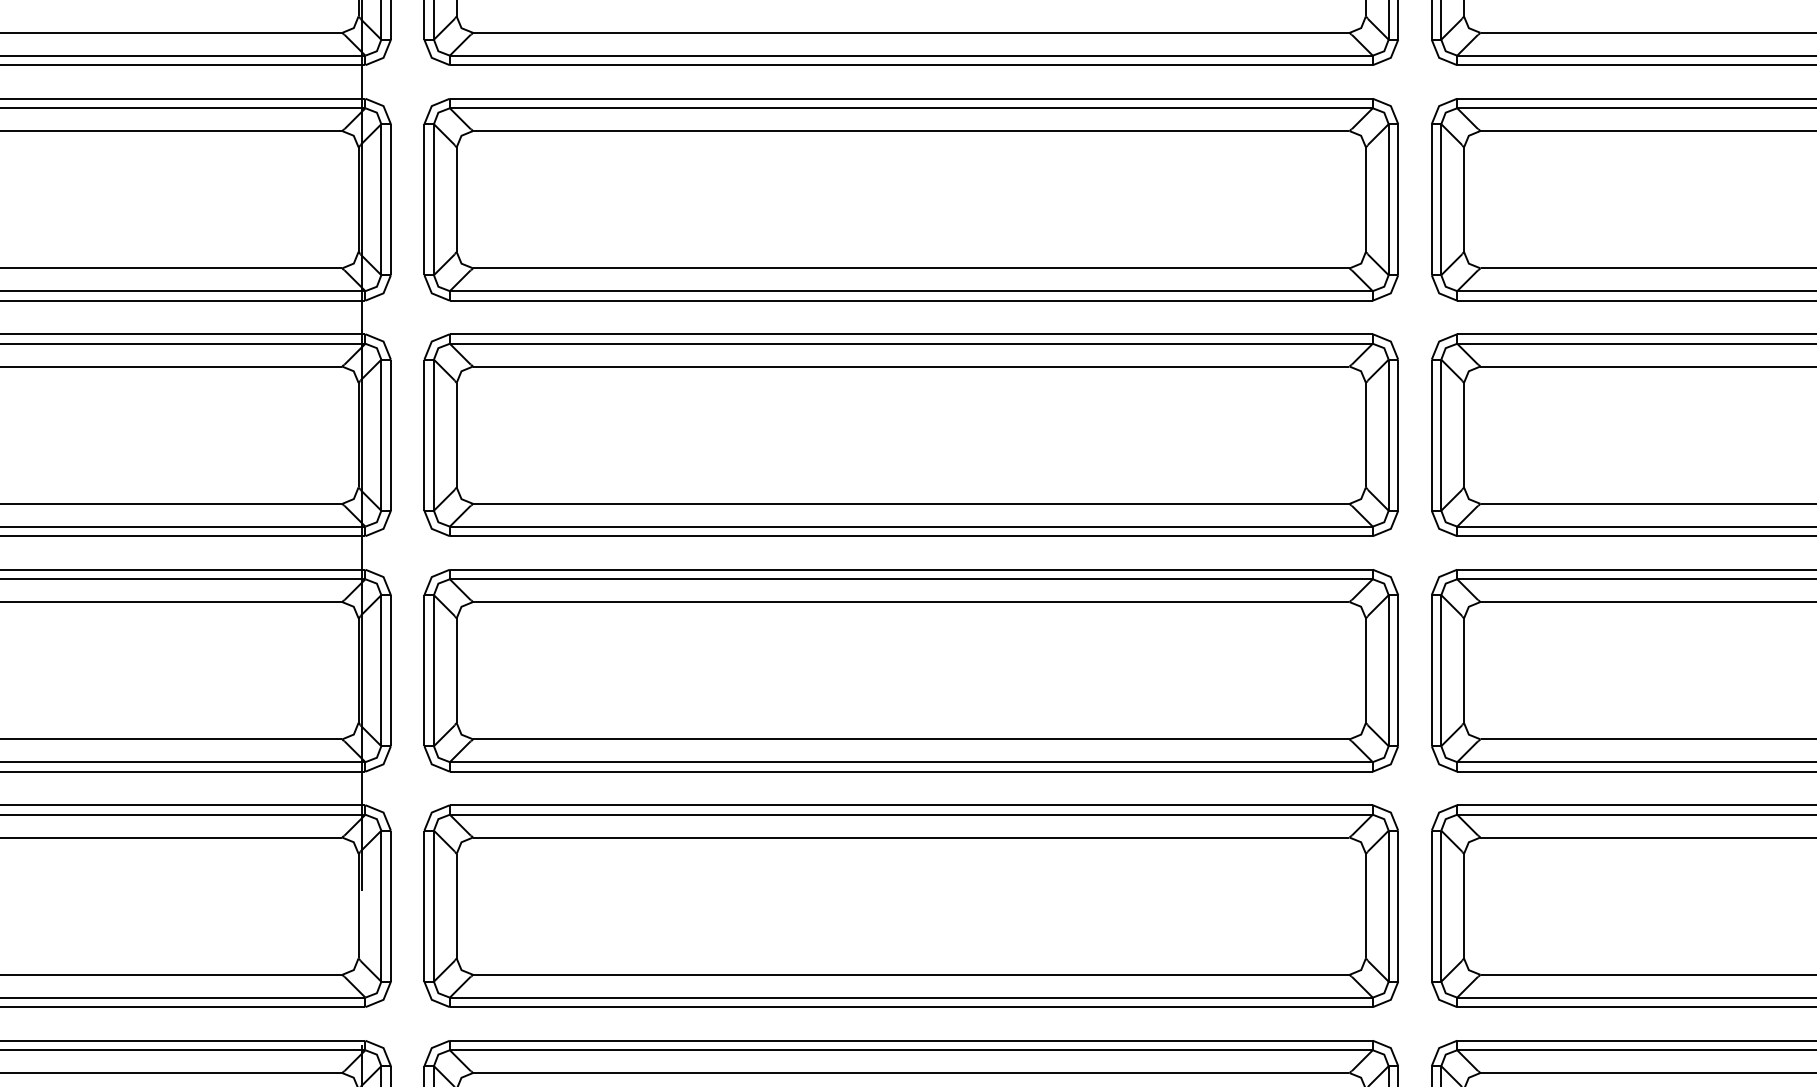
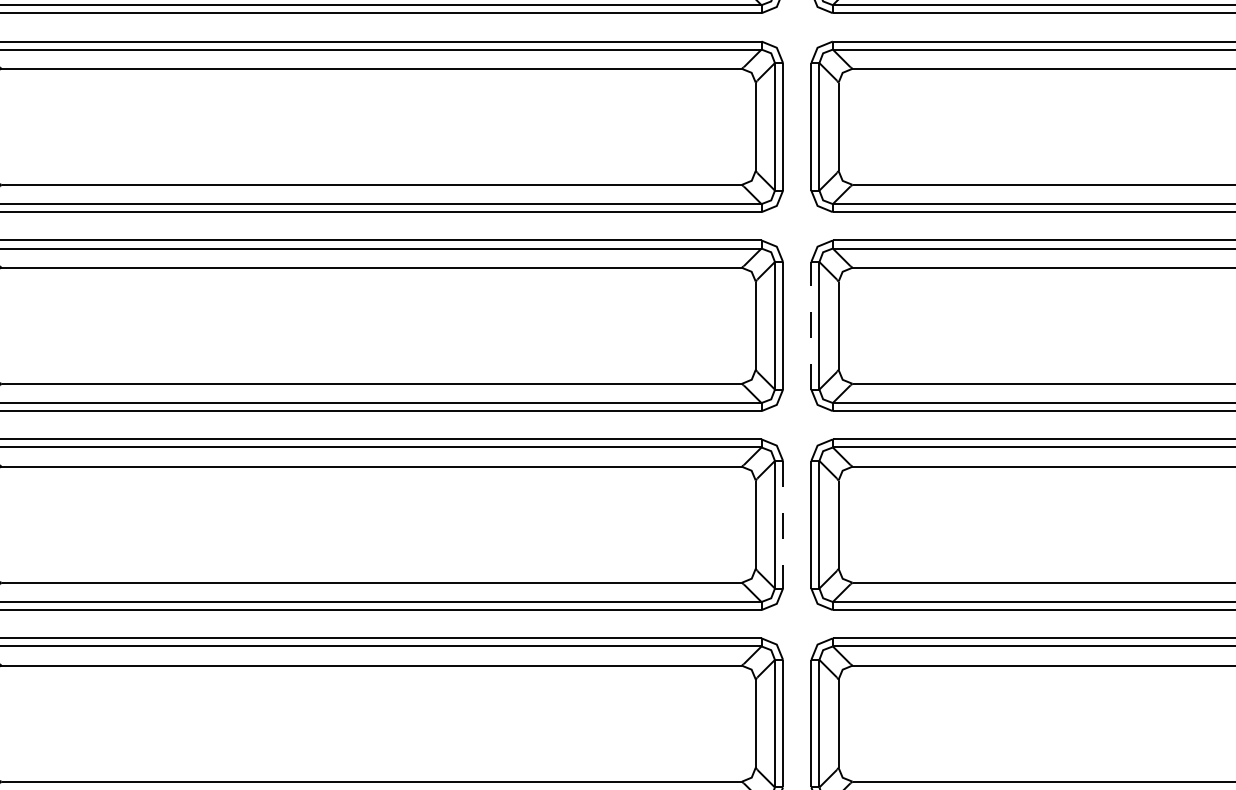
line: (1431, 435) -> (811, 326), solid -> dashed
line: (1398, 670) -> (783, 524), solid -> dashed

